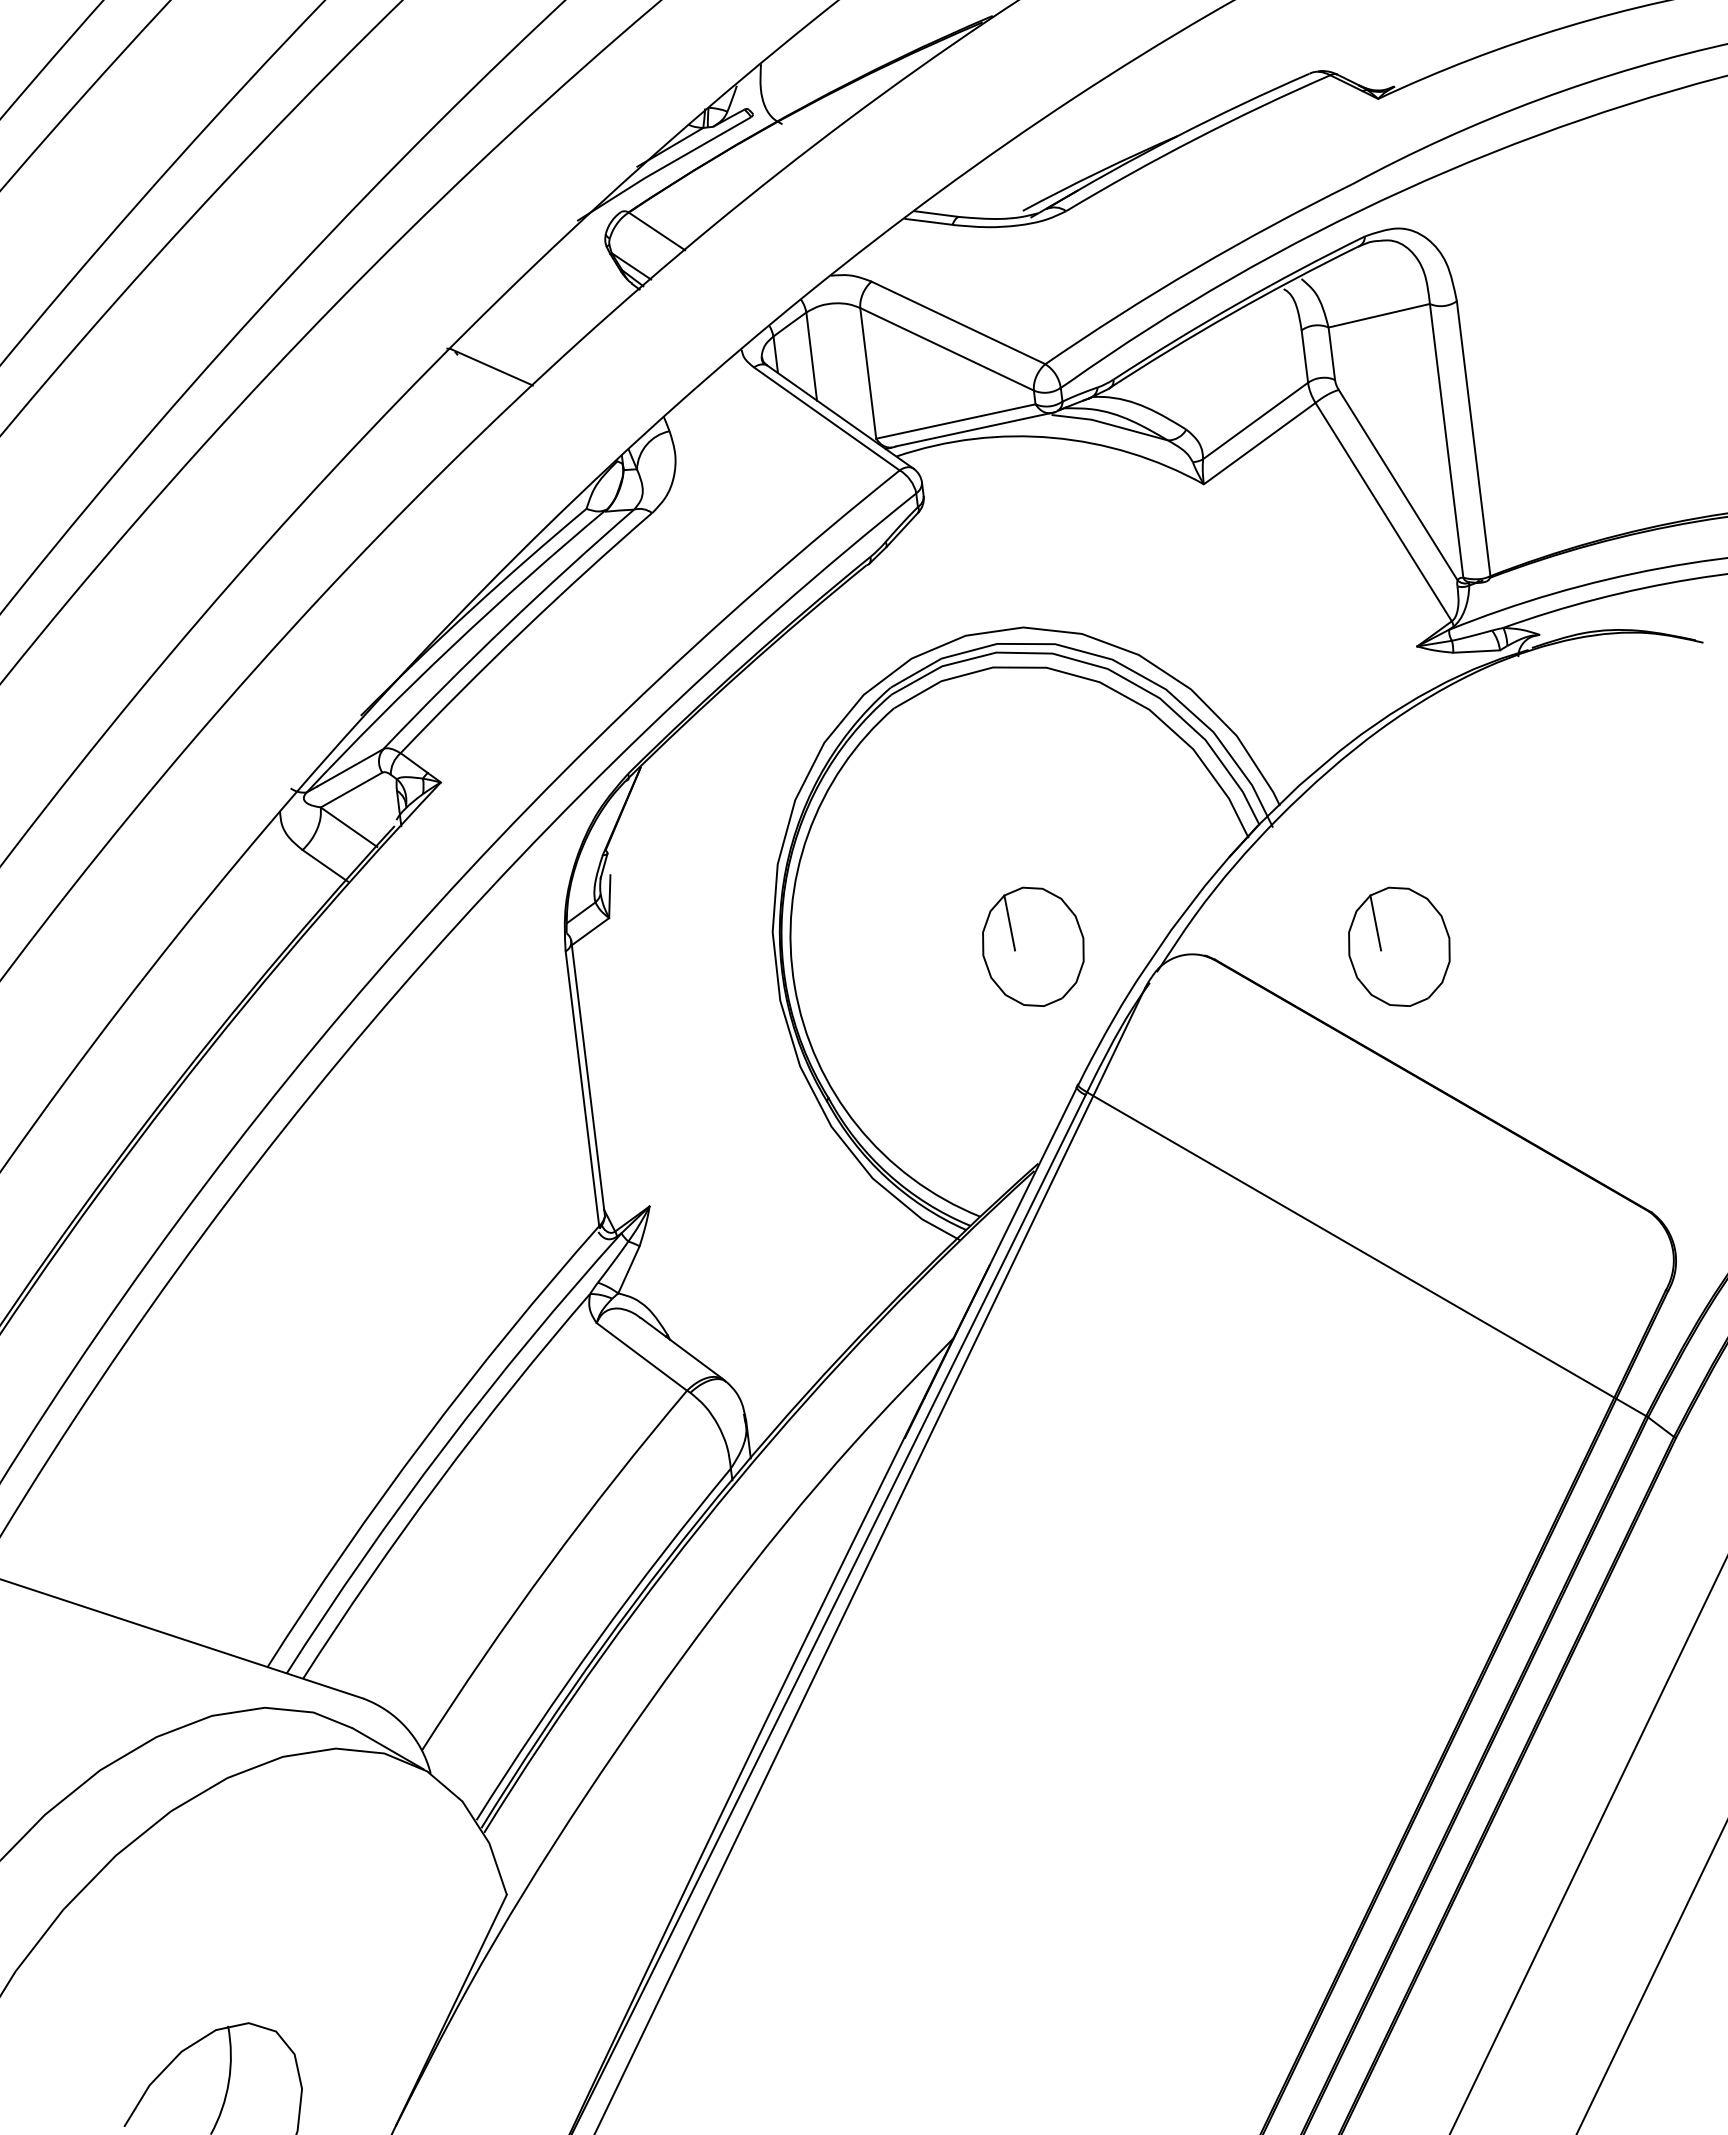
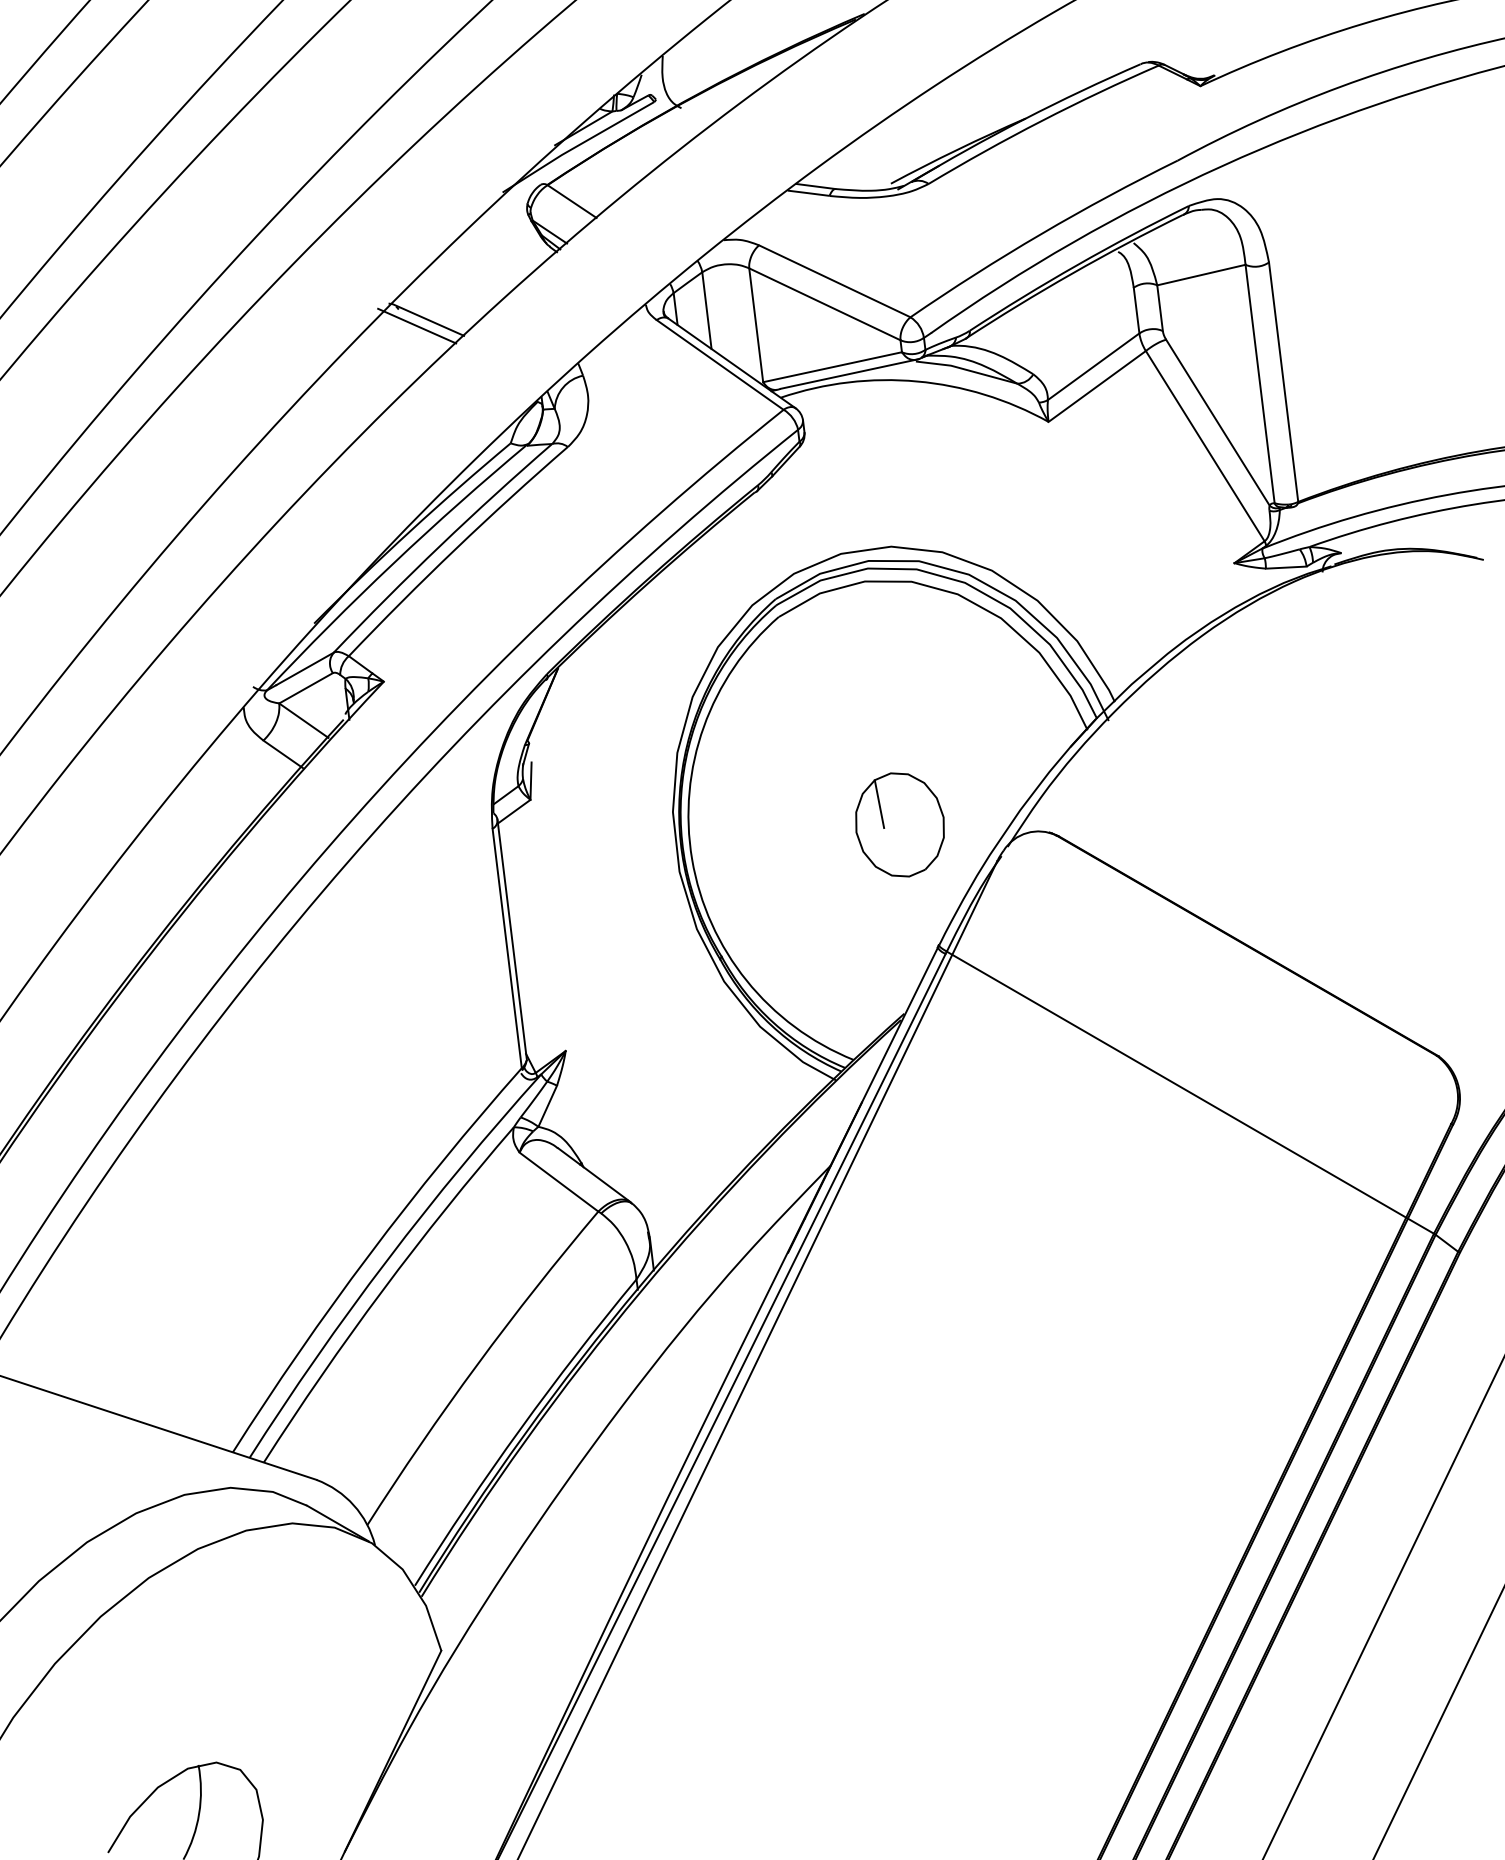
line: (478, 374) -> (416, 326), added
part: (1399, 946) -> (1219, 824), removed

